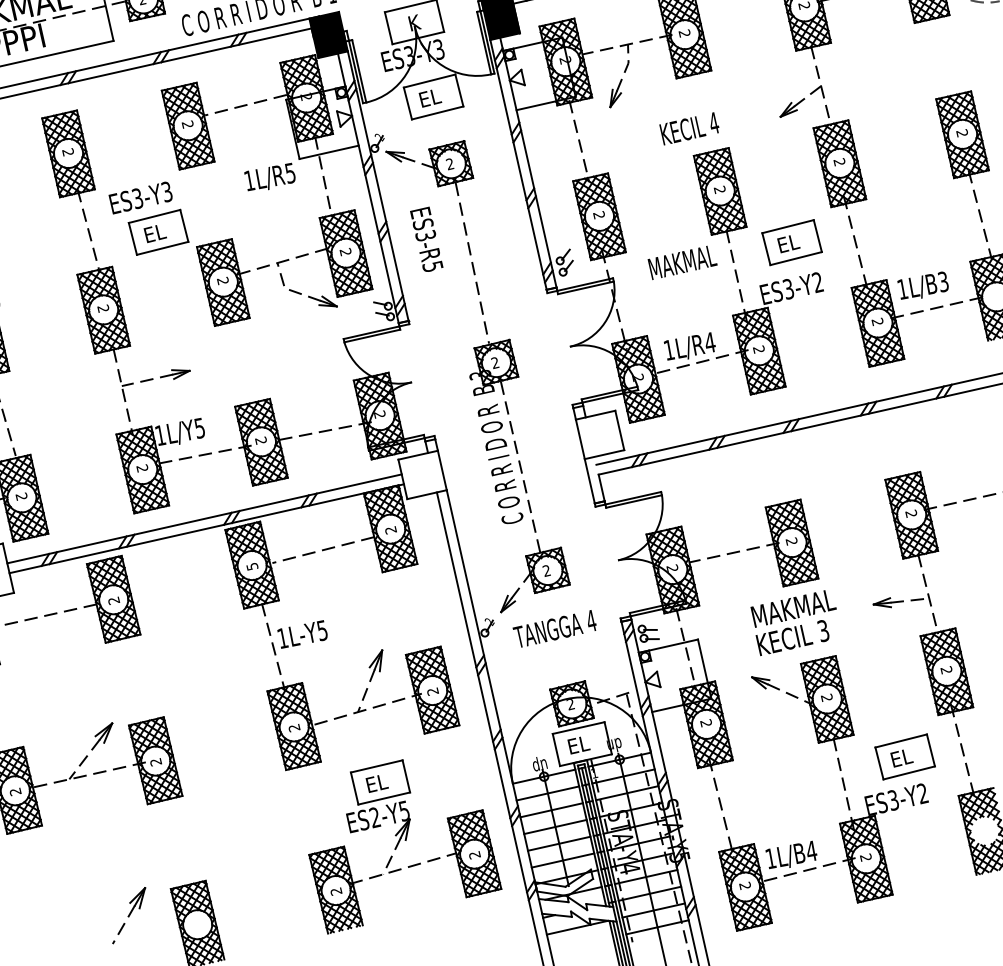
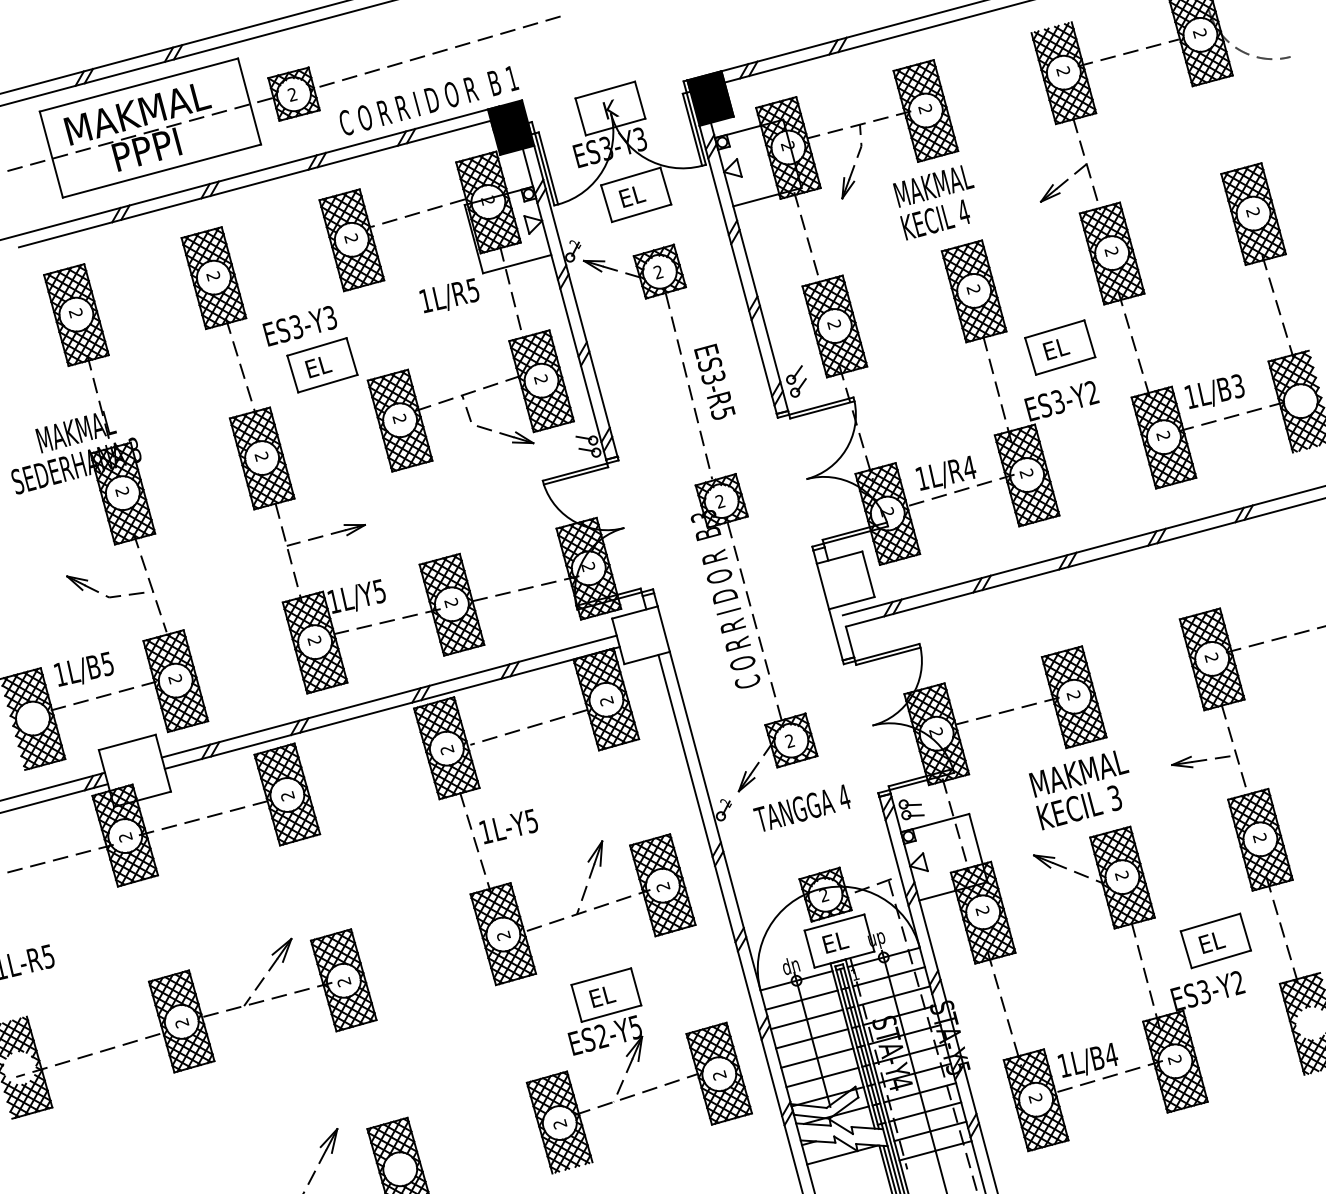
text: (426, 239) -> (714, 381), moved
text: (682, 263) -> (933, 186), moved
text: (252, 566) -> (447, 749), 5 -> 2

